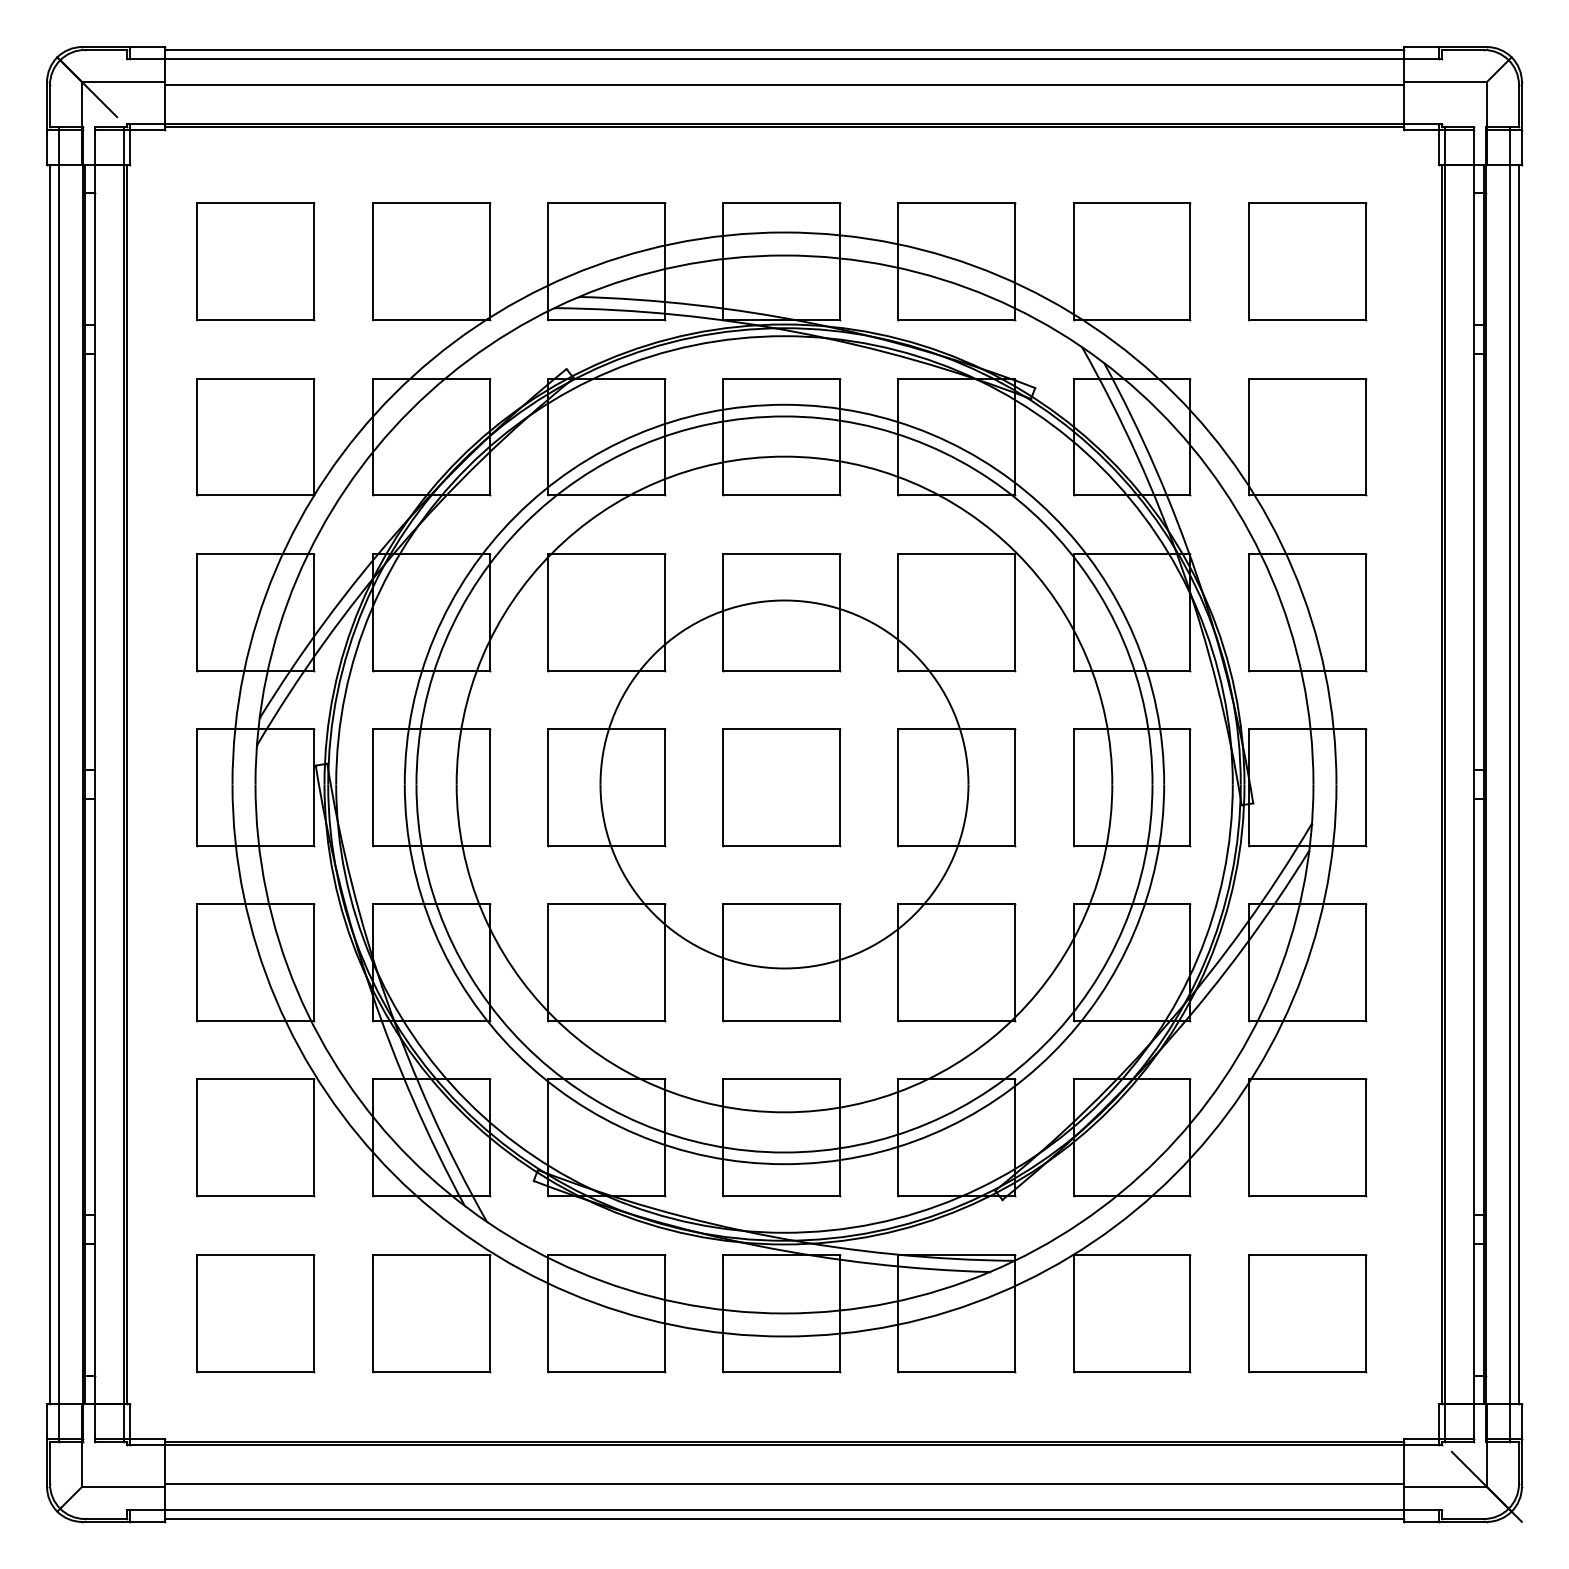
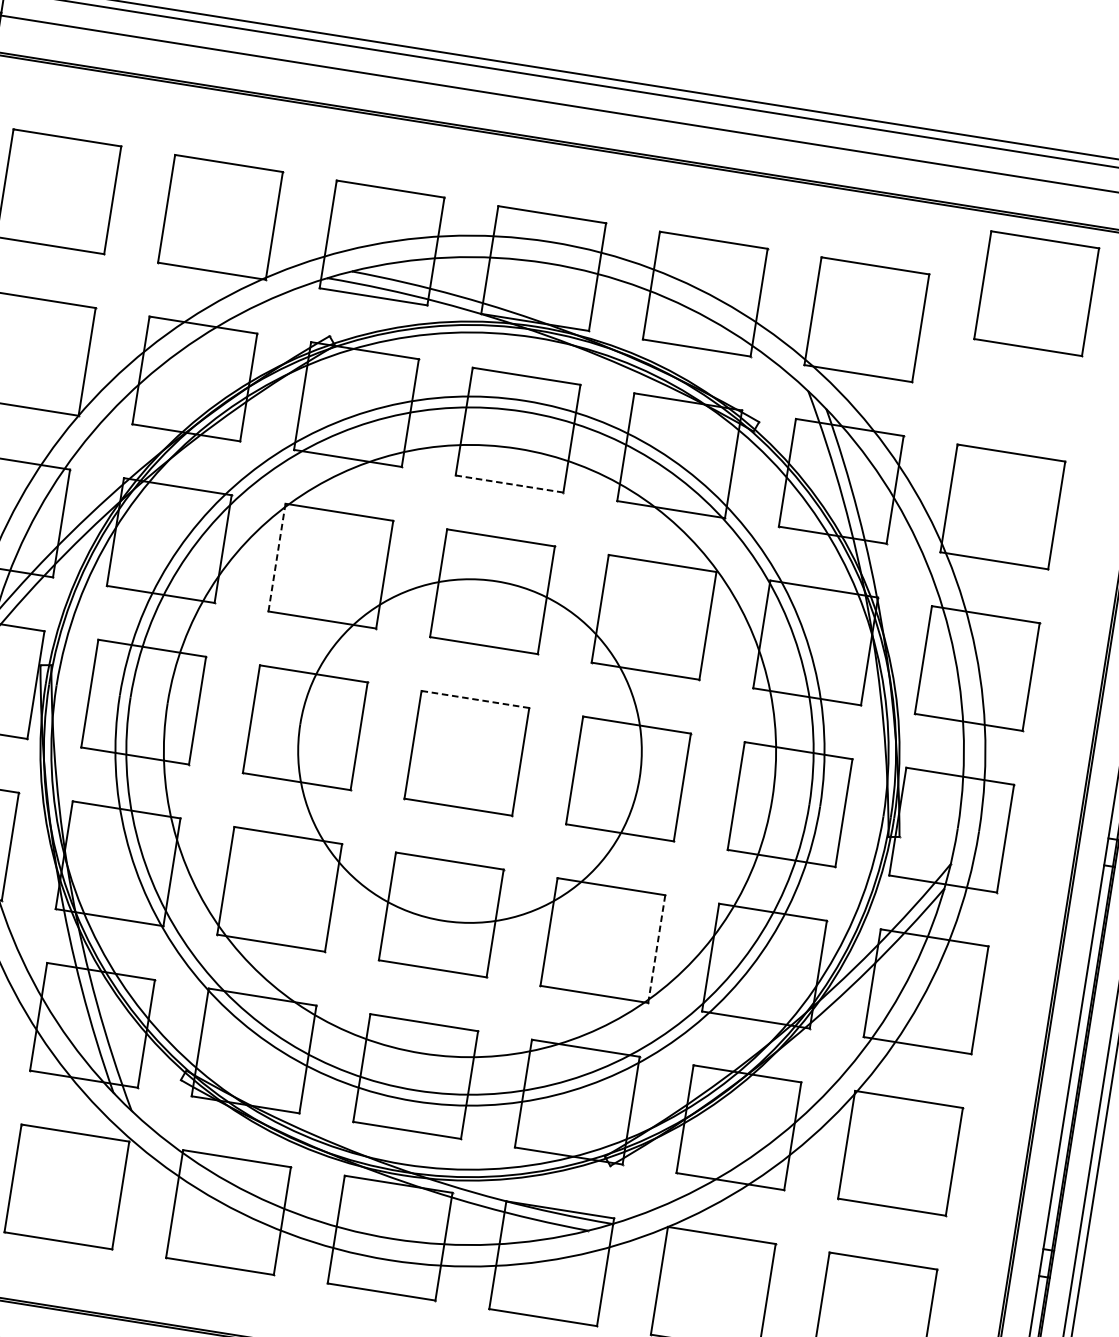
part: (1307, 261) -> (1036, 293), moved
line: (781, 495) -> (509, 484), solid -> dashed
line: (547, 611) -> (276, 556), solid -> dashed
line: (782, 729) -> (476, 700), solid -> dashed
line: (1015, 963) -> (656, 949), solid -> dashed

